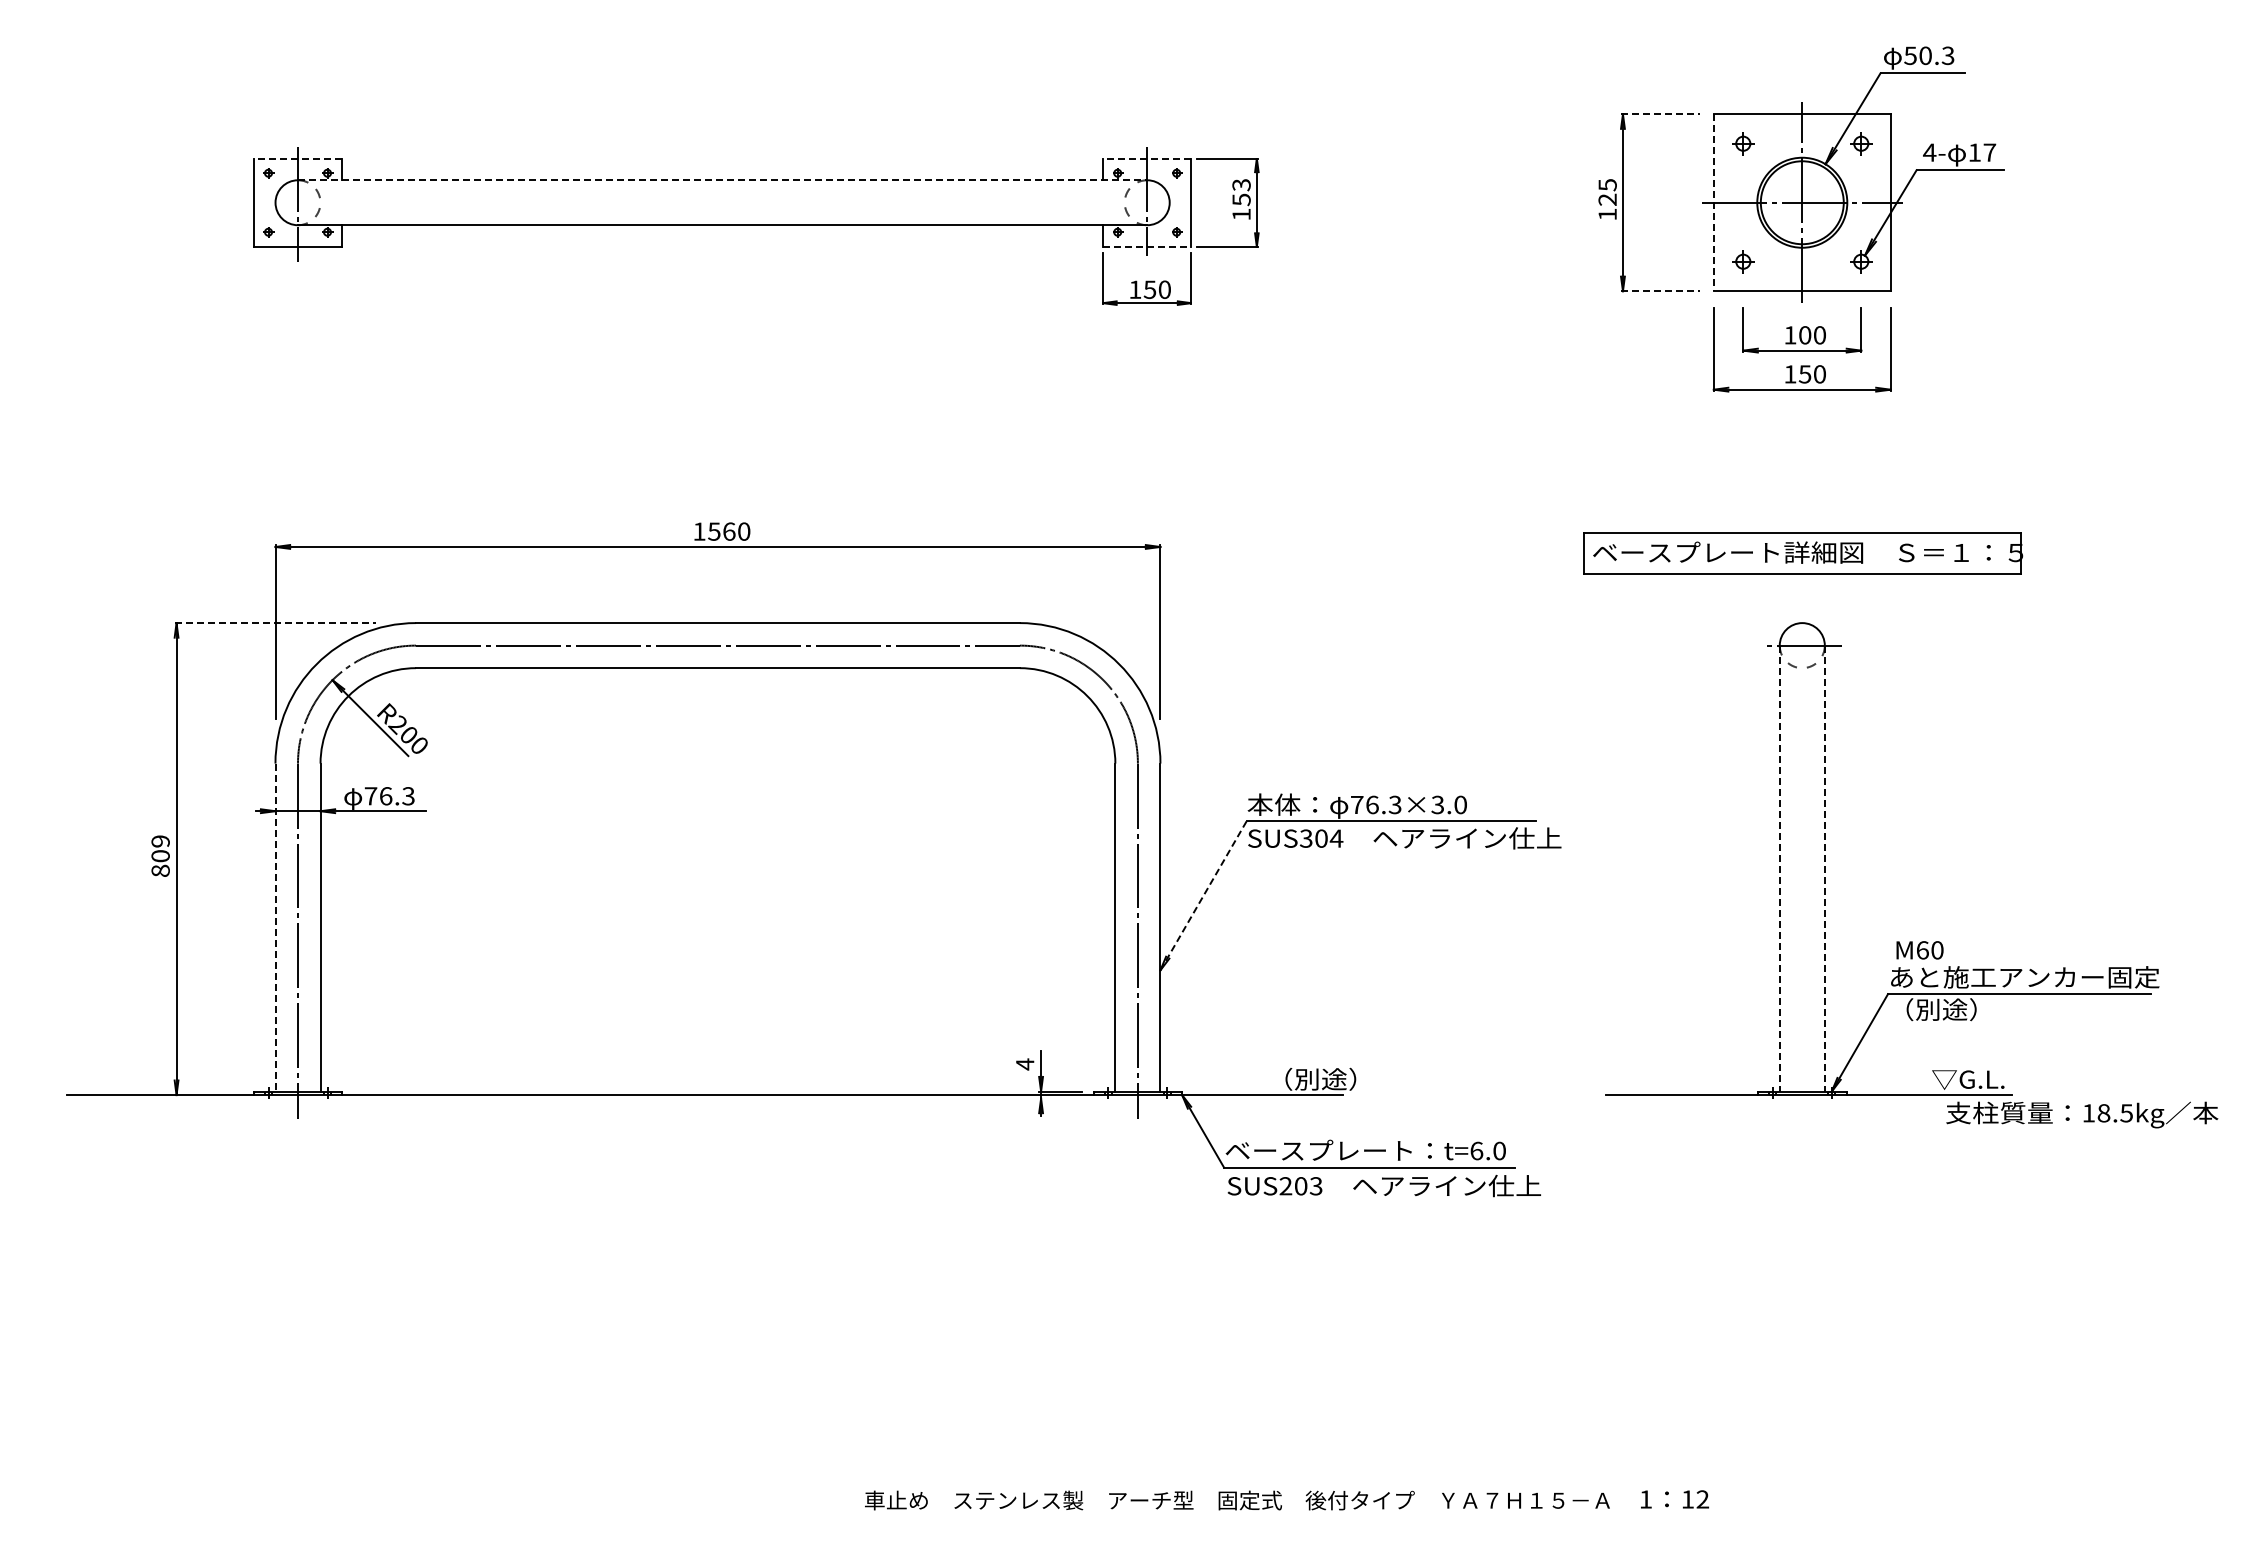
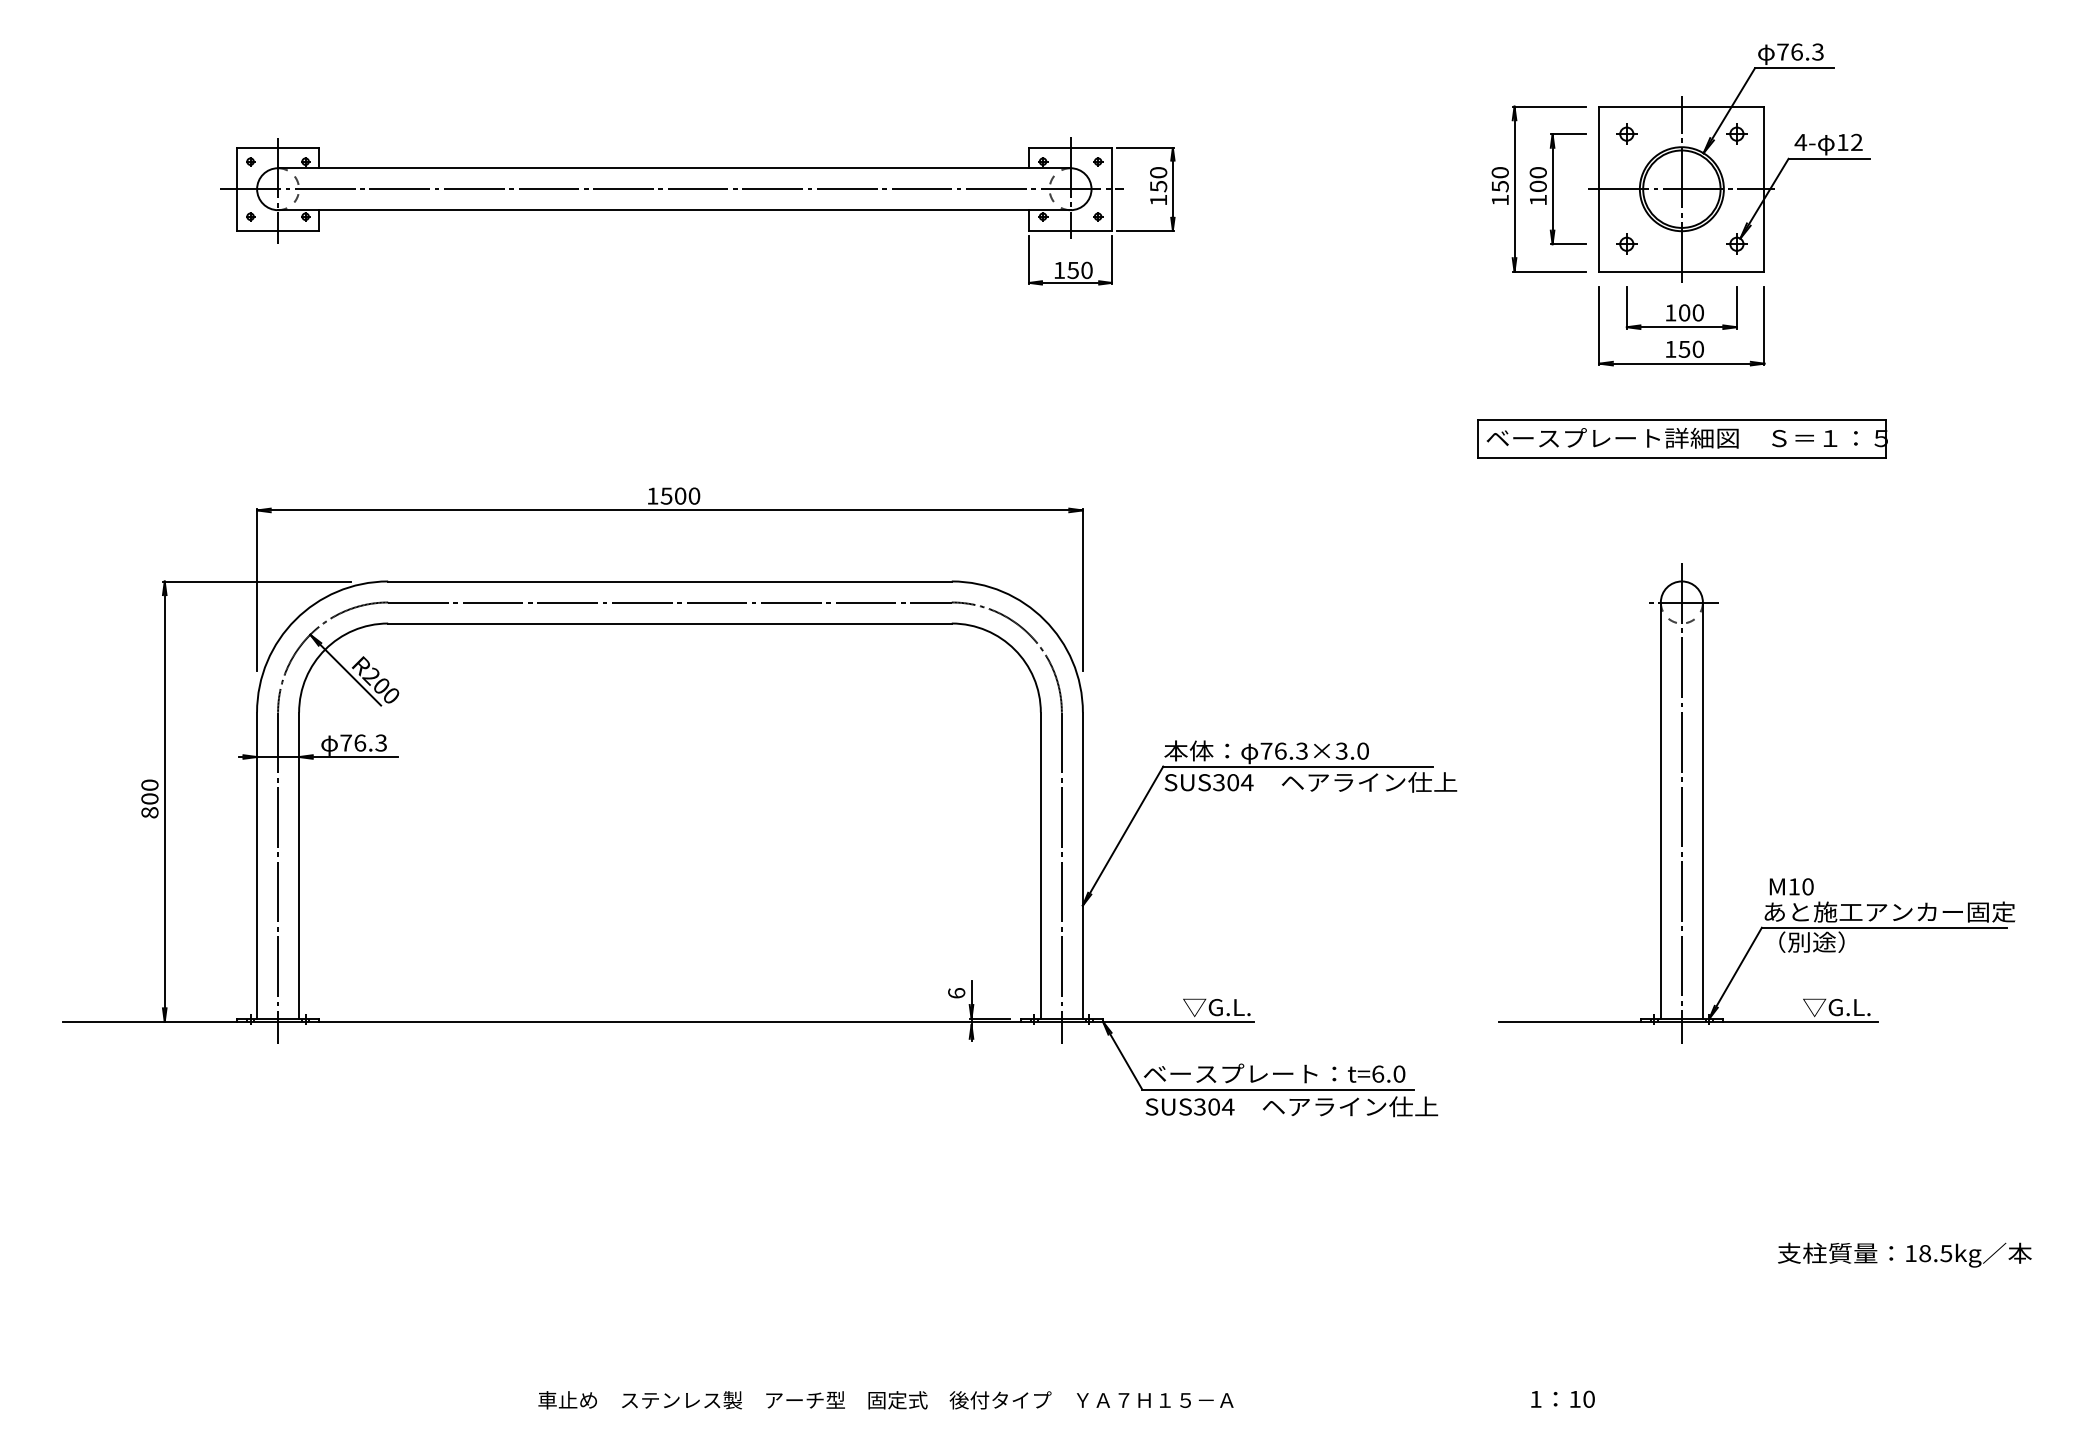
text: (1917, 55) -> (1789, 51), 50.3 -> 76.3
line: (1661, 114) -> (1550, 106), dashed -> solid
text: (1989, 152) -> (1856, 142), 17 -> 12
line: (297, 158) -> (277, 147), dashed -> solid
line: (1146, 158) -> (1069, 147), dashed -> solid
line: (722, 180) -> (674, 168), dashed -> solid
text: (1241, 185) -> (1158, 173), 153 -> 150
text: (1607, 192) -> (1500, 179), 125 -> 150
line: (719, 202) -> (671, 188), added
part: (1669, 202) -> (1557, 188), added
line: (1713, 203) -> (1599, 189), dashed -> solid
line: (1147, 247) -> (1070, 230), dashed -> solid
line: (1661, 291) -> (1550, 272), dashed -> solid
text: (729, 531) -> (680, 495), 1560 -> 1500
part: (1803, 553) -> (1683, 439), moved
line: (275, 623) -> (257, 581), dashed -> solid
text: (160, 841) -> (149, 785), 809 -> 800
line: (1802, 861) -> (1682, 803), added
line: (1779, 868) -> (1660, 810), dashed -> solid
line: (1824, 868) -> (1702, 810), dashed -> solid
line: (1203, 896) -> (1123, 836), dashed -> solid
line: (275, 927) -> (257, 865), dashed -> solid
text: (1922, 950) -> (1794, 887), M60 -> M10
text: (1025, 1064) -> (956, 993), 4 -> 6
text: (1311, 1078) -> (1223, 1006), （別途） -> ▽G.L.
text: (2082, 1114) -> (1905, 1254), moved
text: (1300, 1186) -> (1213, 1107), SUS203 -> SUS304
text: (1702, 1499) -> (1588, 1399), 12 -> 10
text: (1237, 1500) -> (886, 1400), moved

